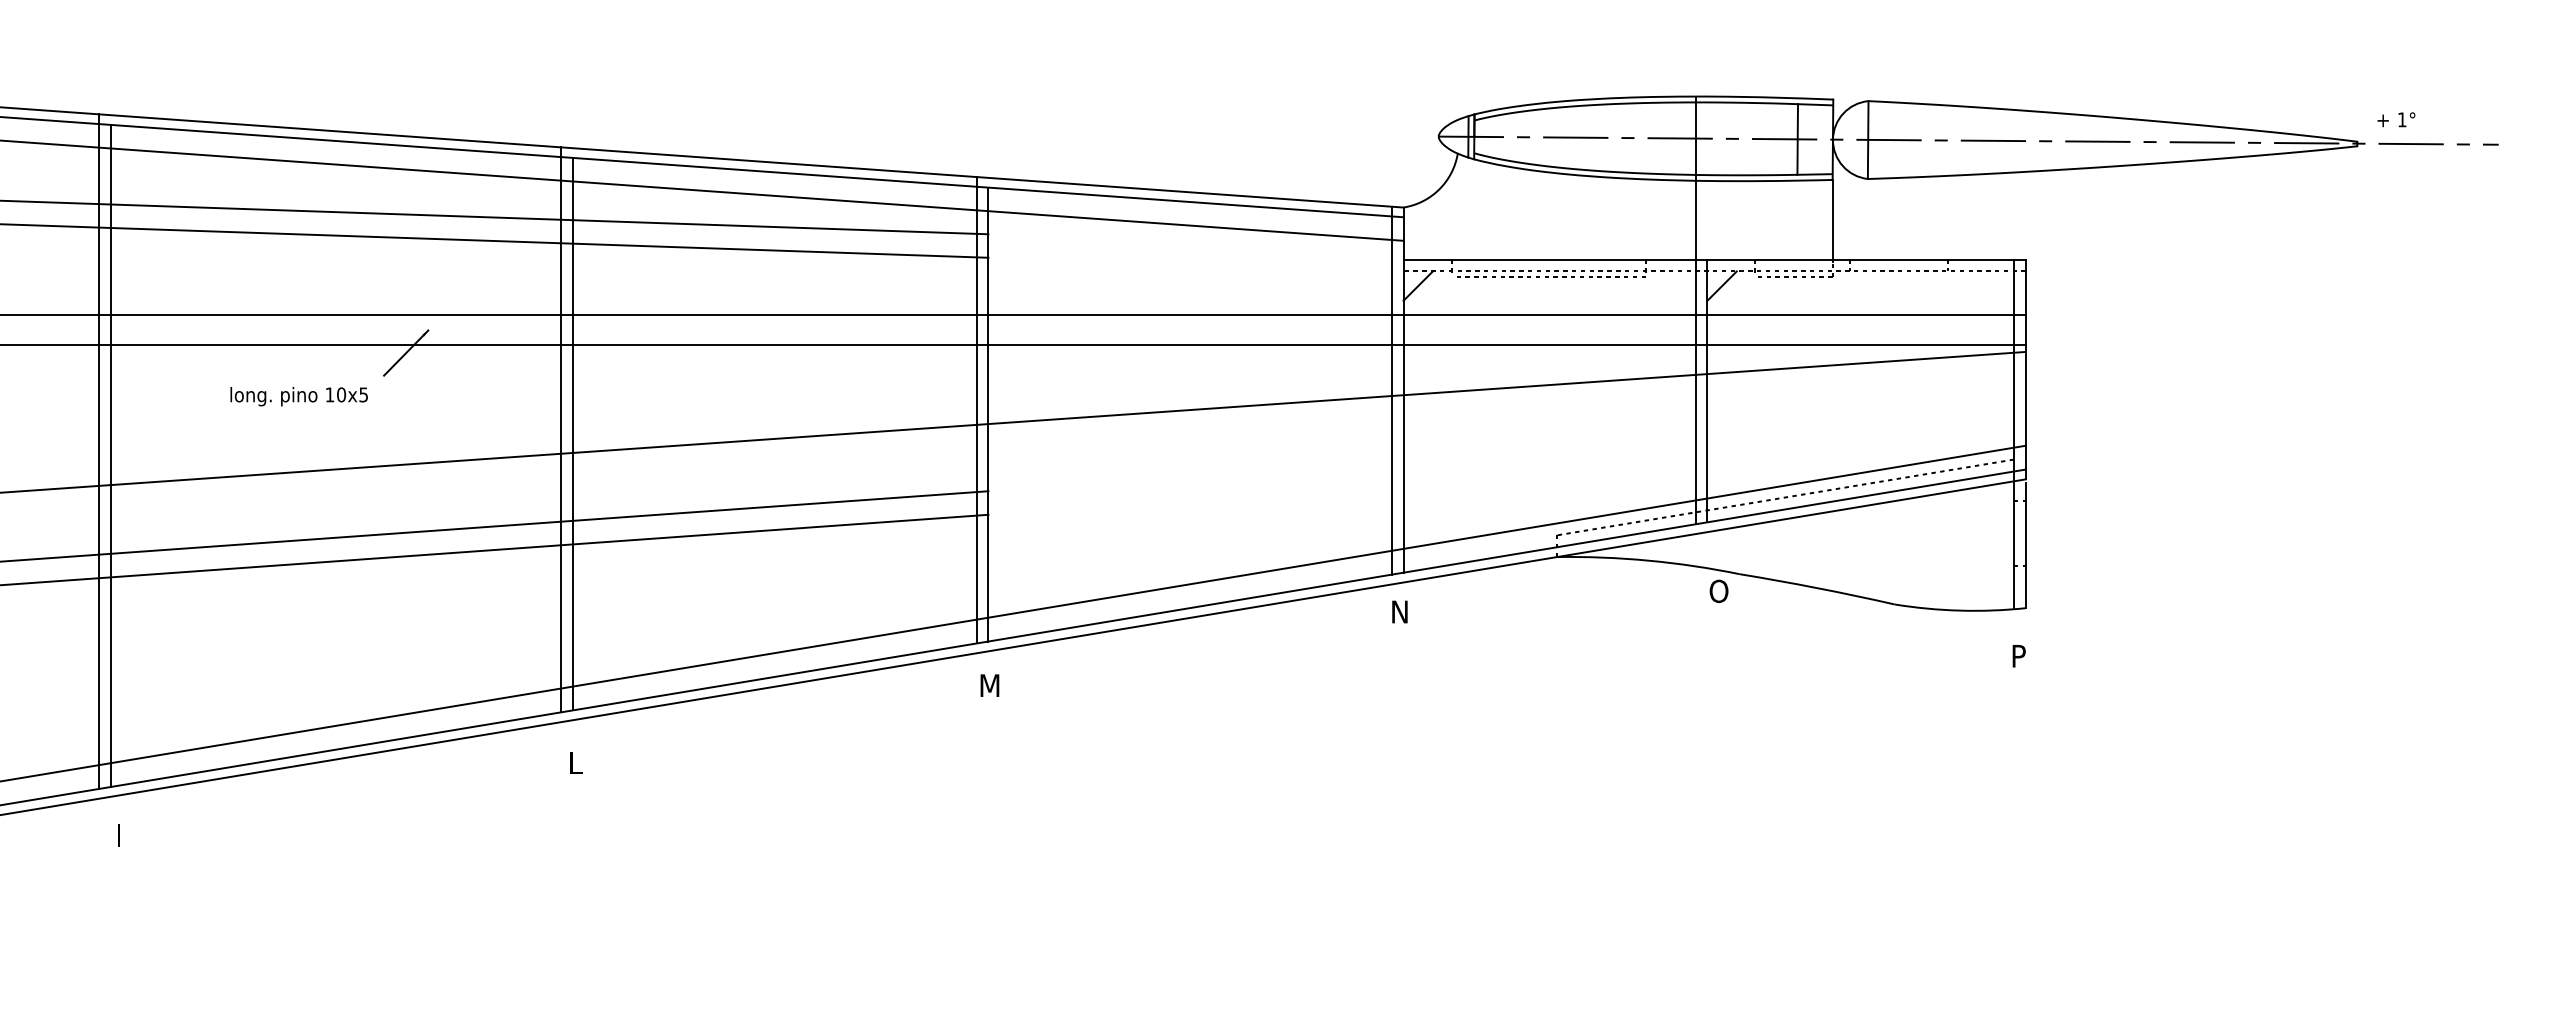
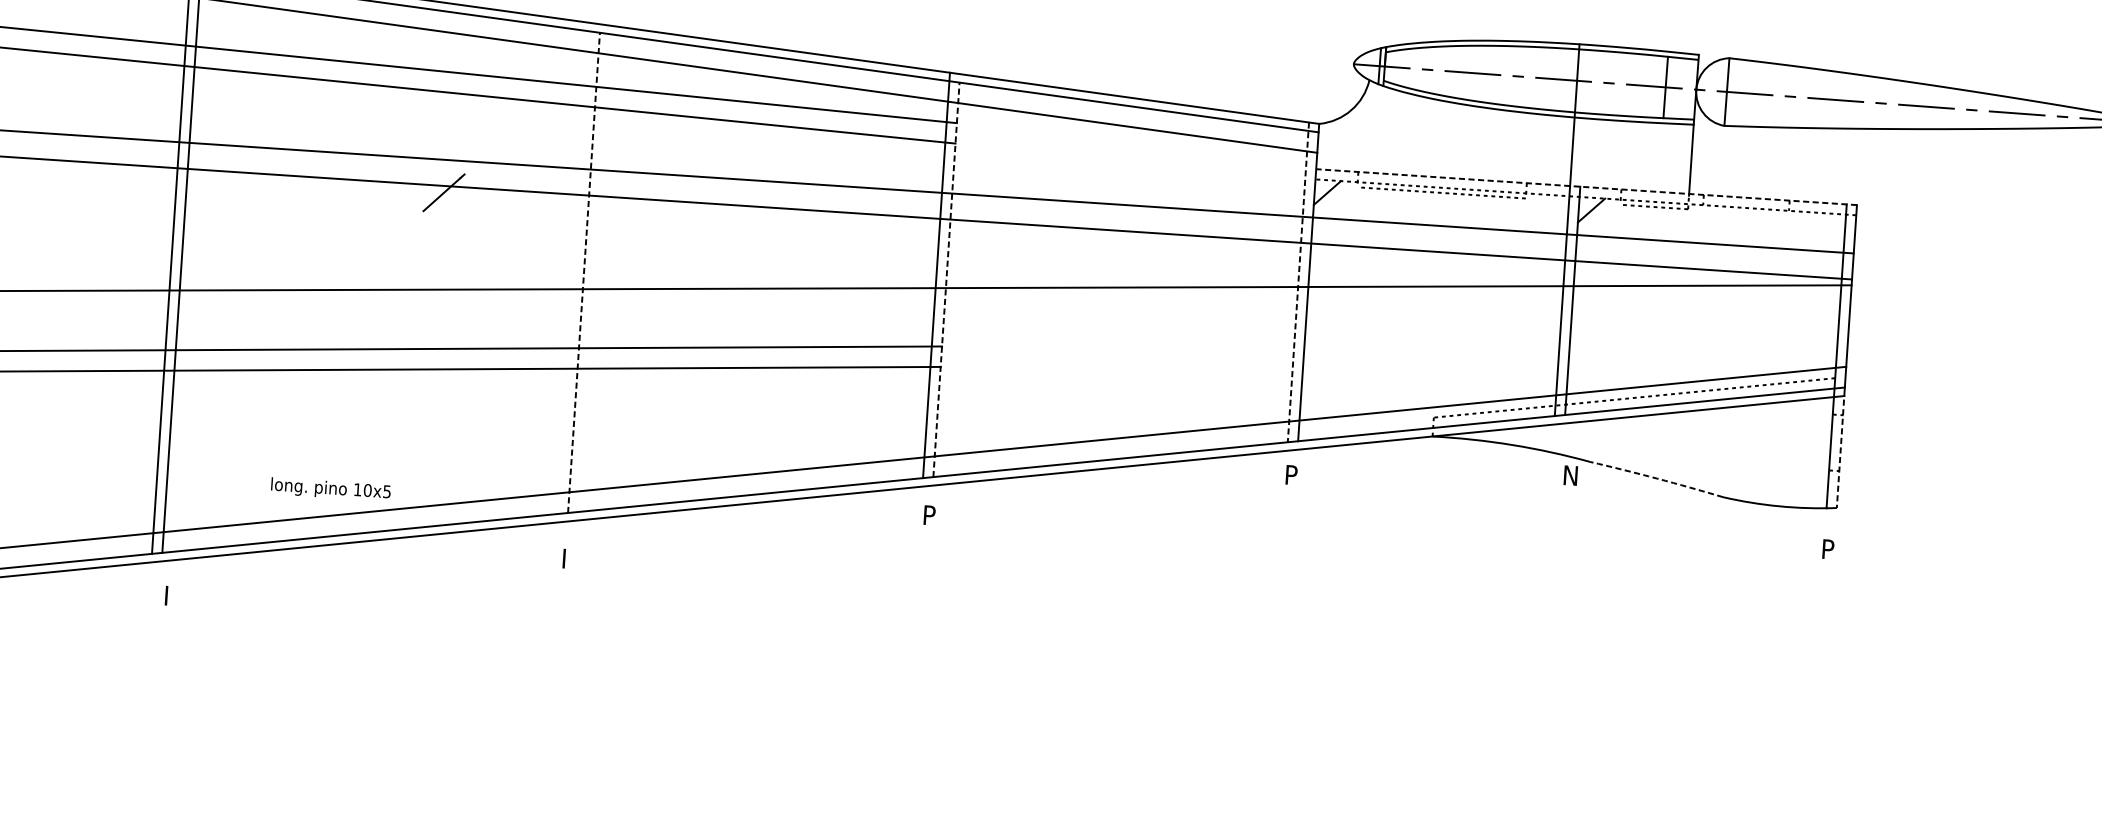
line: (1714, 259) -> (1586, 186), solid -> dashed
line: (1391, 390) -> (1298, 282), solid -> dashed
text: (298, 396) -> (330, 489), moved
line: (988, 414) -> (946, 279), solid -> dashed
line: (560, 429) -> (573, 268), removed
line: (572, 433) -> (583, 272), solid -> dashed
line: (2025, 546) -> (1840, 454), solid -> dashed
arc: (1817, 588) -> (1656, 478), solid -> dashed
text: (1718, 590) -> (1570, 474), O -> N
text: (1401, 611) -> (1294, 474), N -> P
text: (991, 685) -> (933, 515), M -> P
text: (577, 772) -> (568, 567), L -> I

